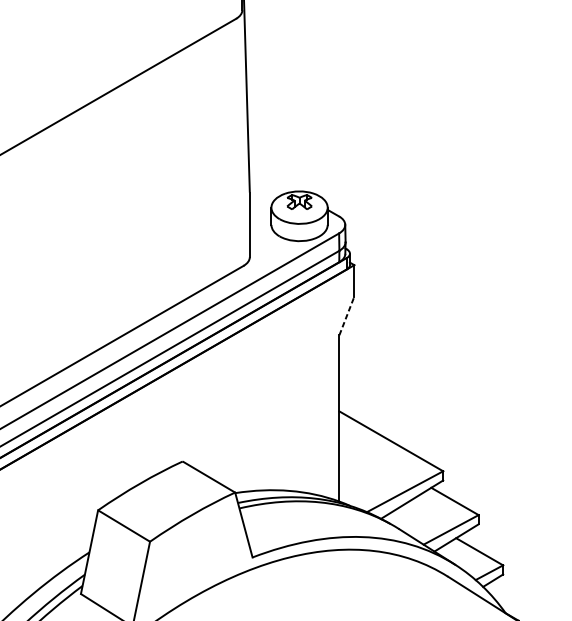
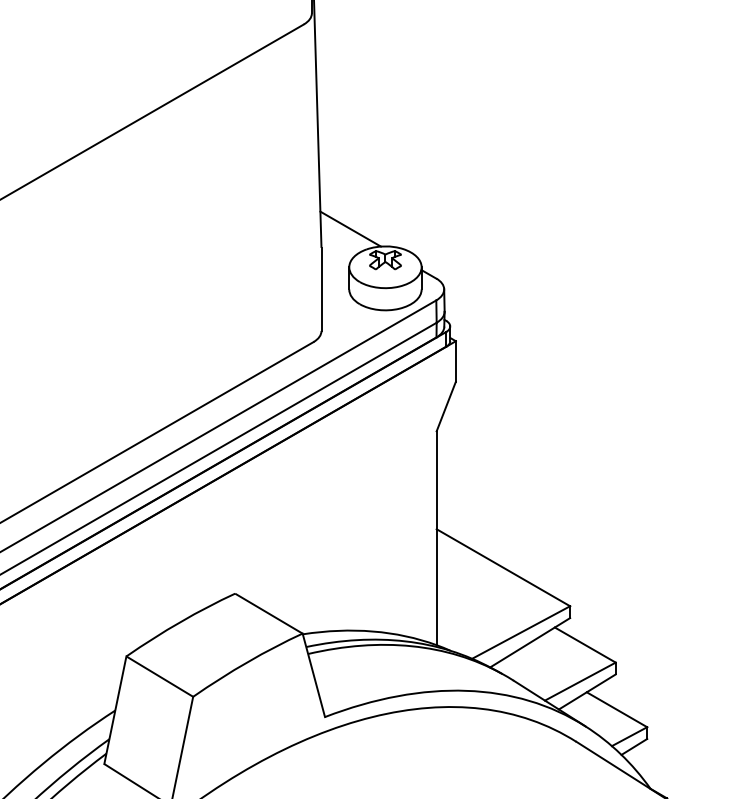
line: (272, 177) -> (350, 228), added
line: (347, 315) -> (446, 406), dashed -> solid

